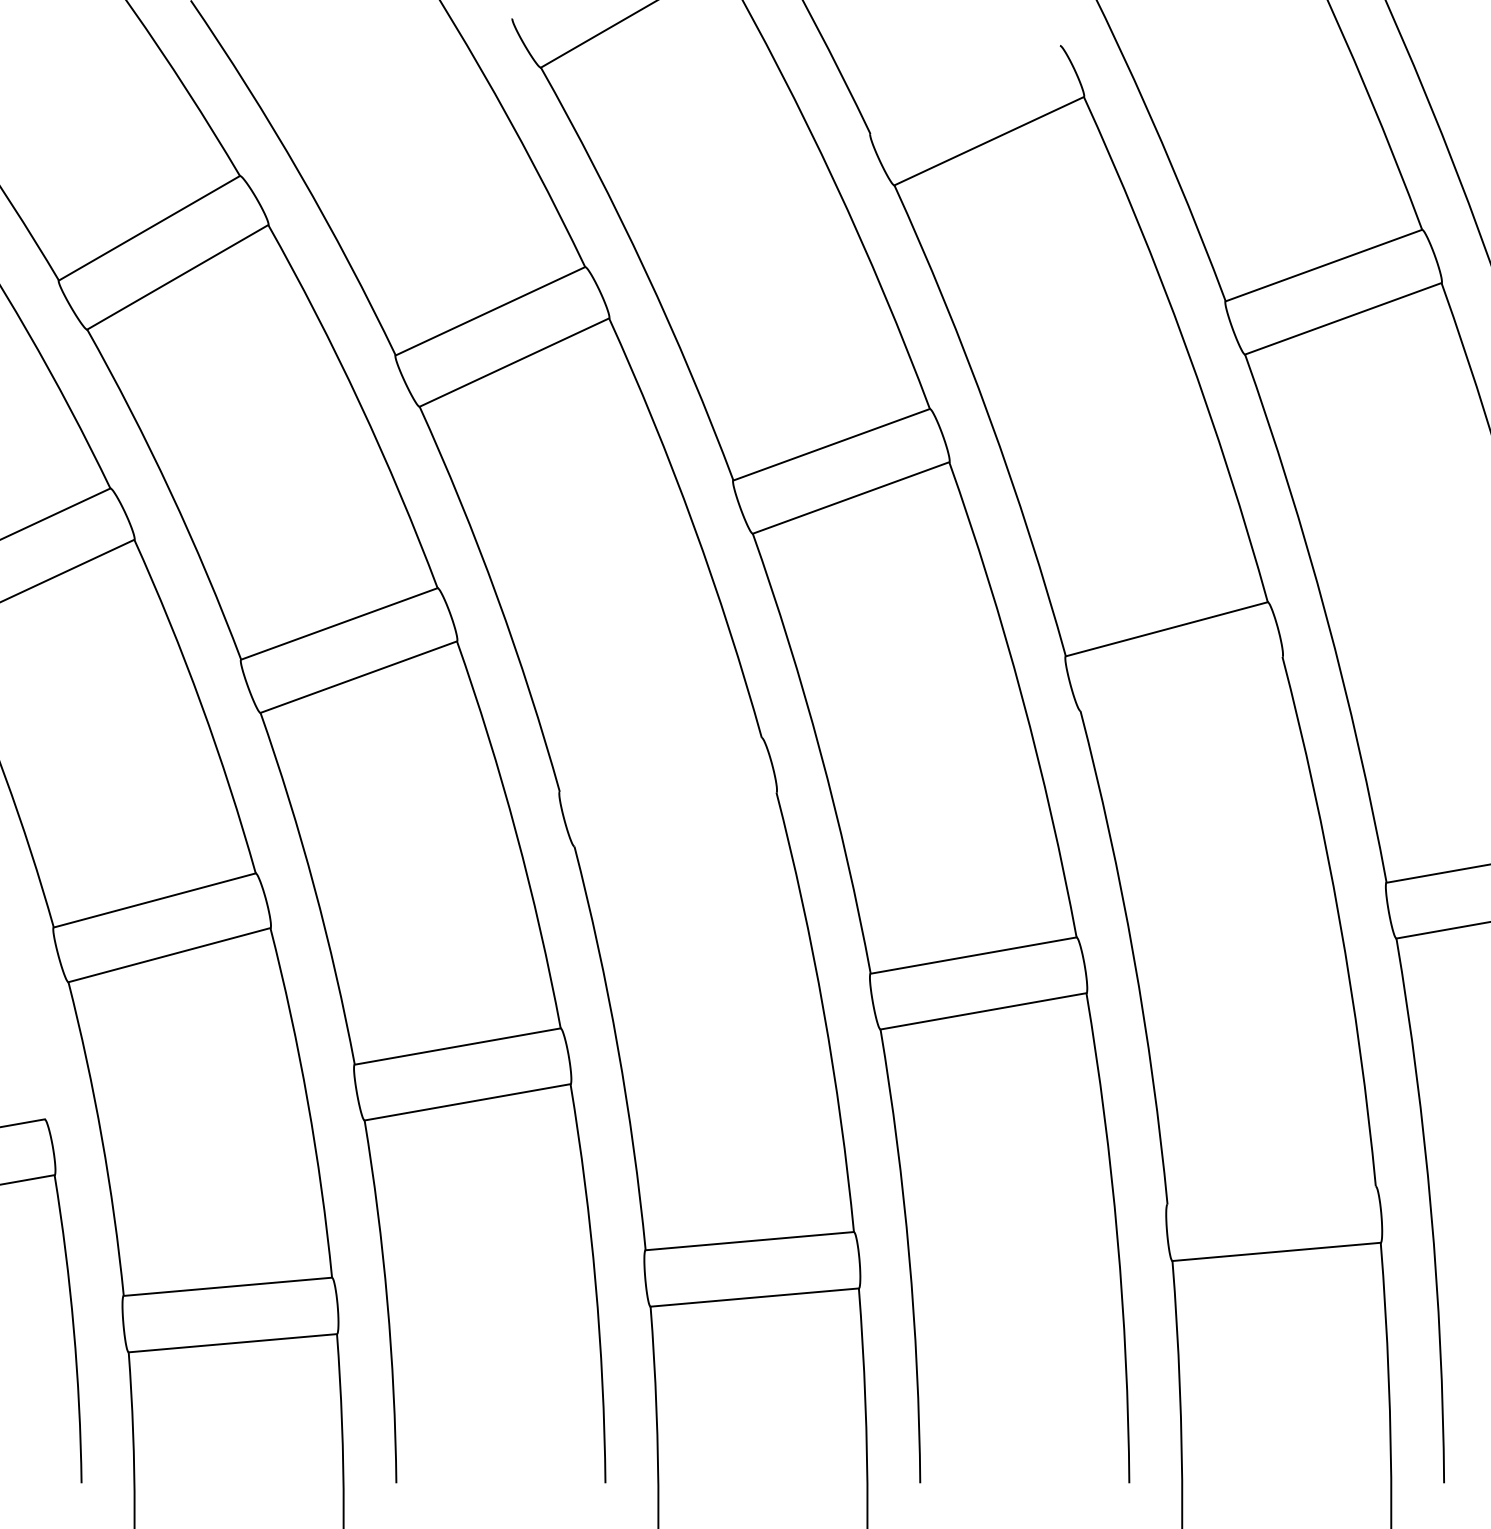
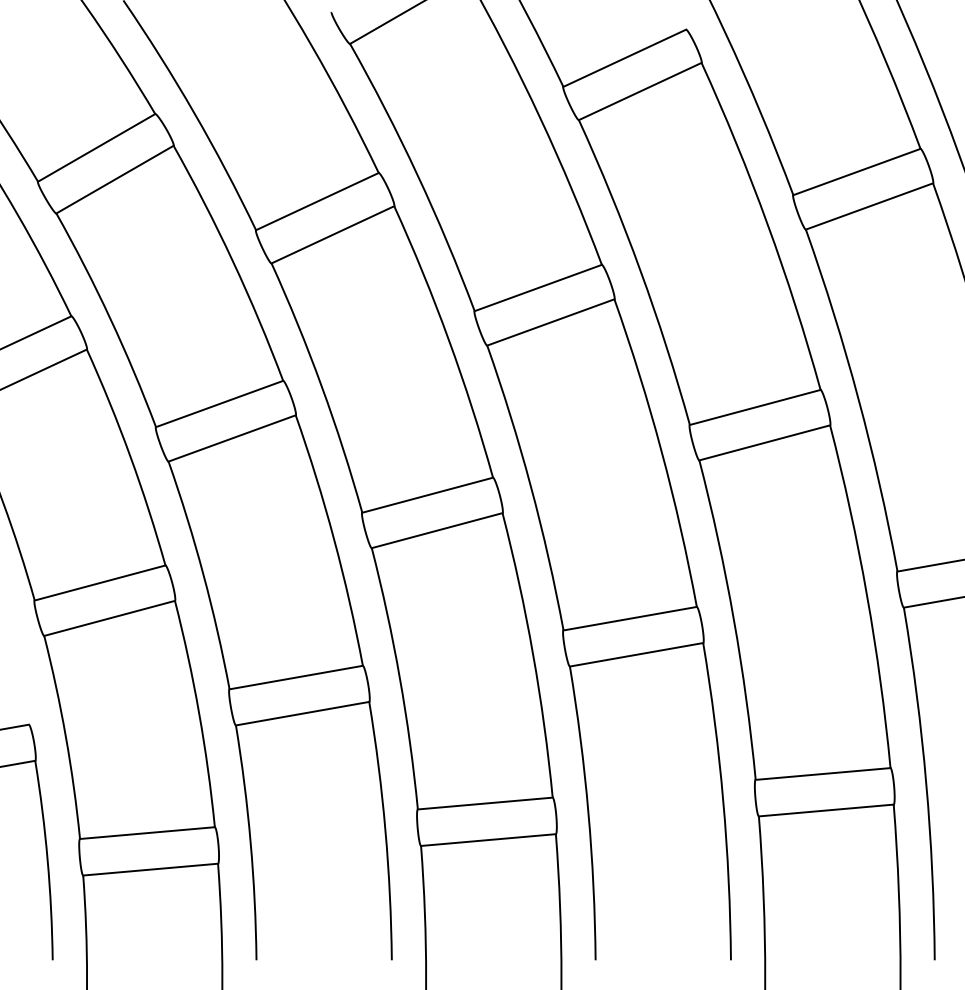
line: (964, 88) -> (624, 57), added
line: (1181, 683) -> (764, 442), added
line: (660, 763) -> (427, 494), added
line: (674, 819) -> (436, 530), added
line: (1270, 1194) -> (822, 773), added

